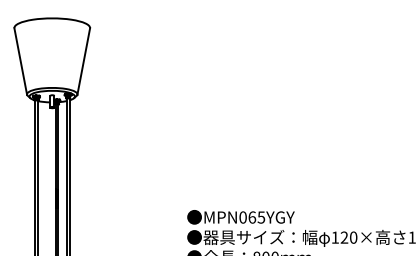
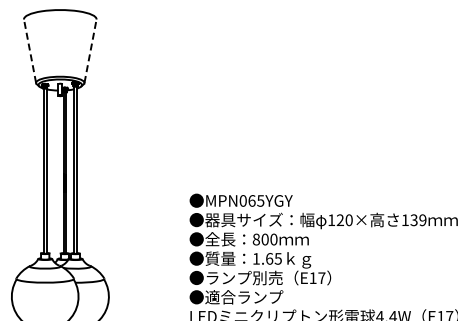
line: (20, 60) -> (29, 50), solid -> dashed
line: (83, 60) -> (90, 50), solid -> dashed

